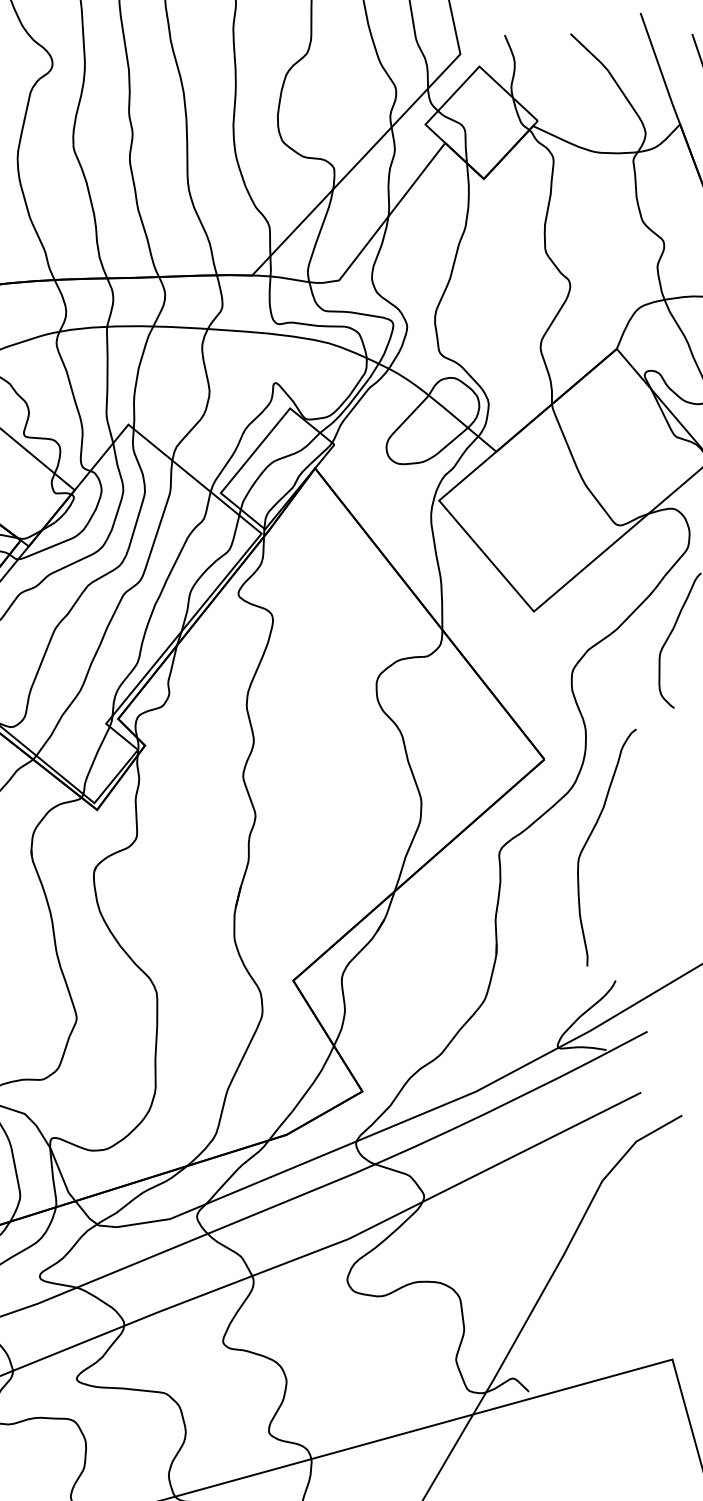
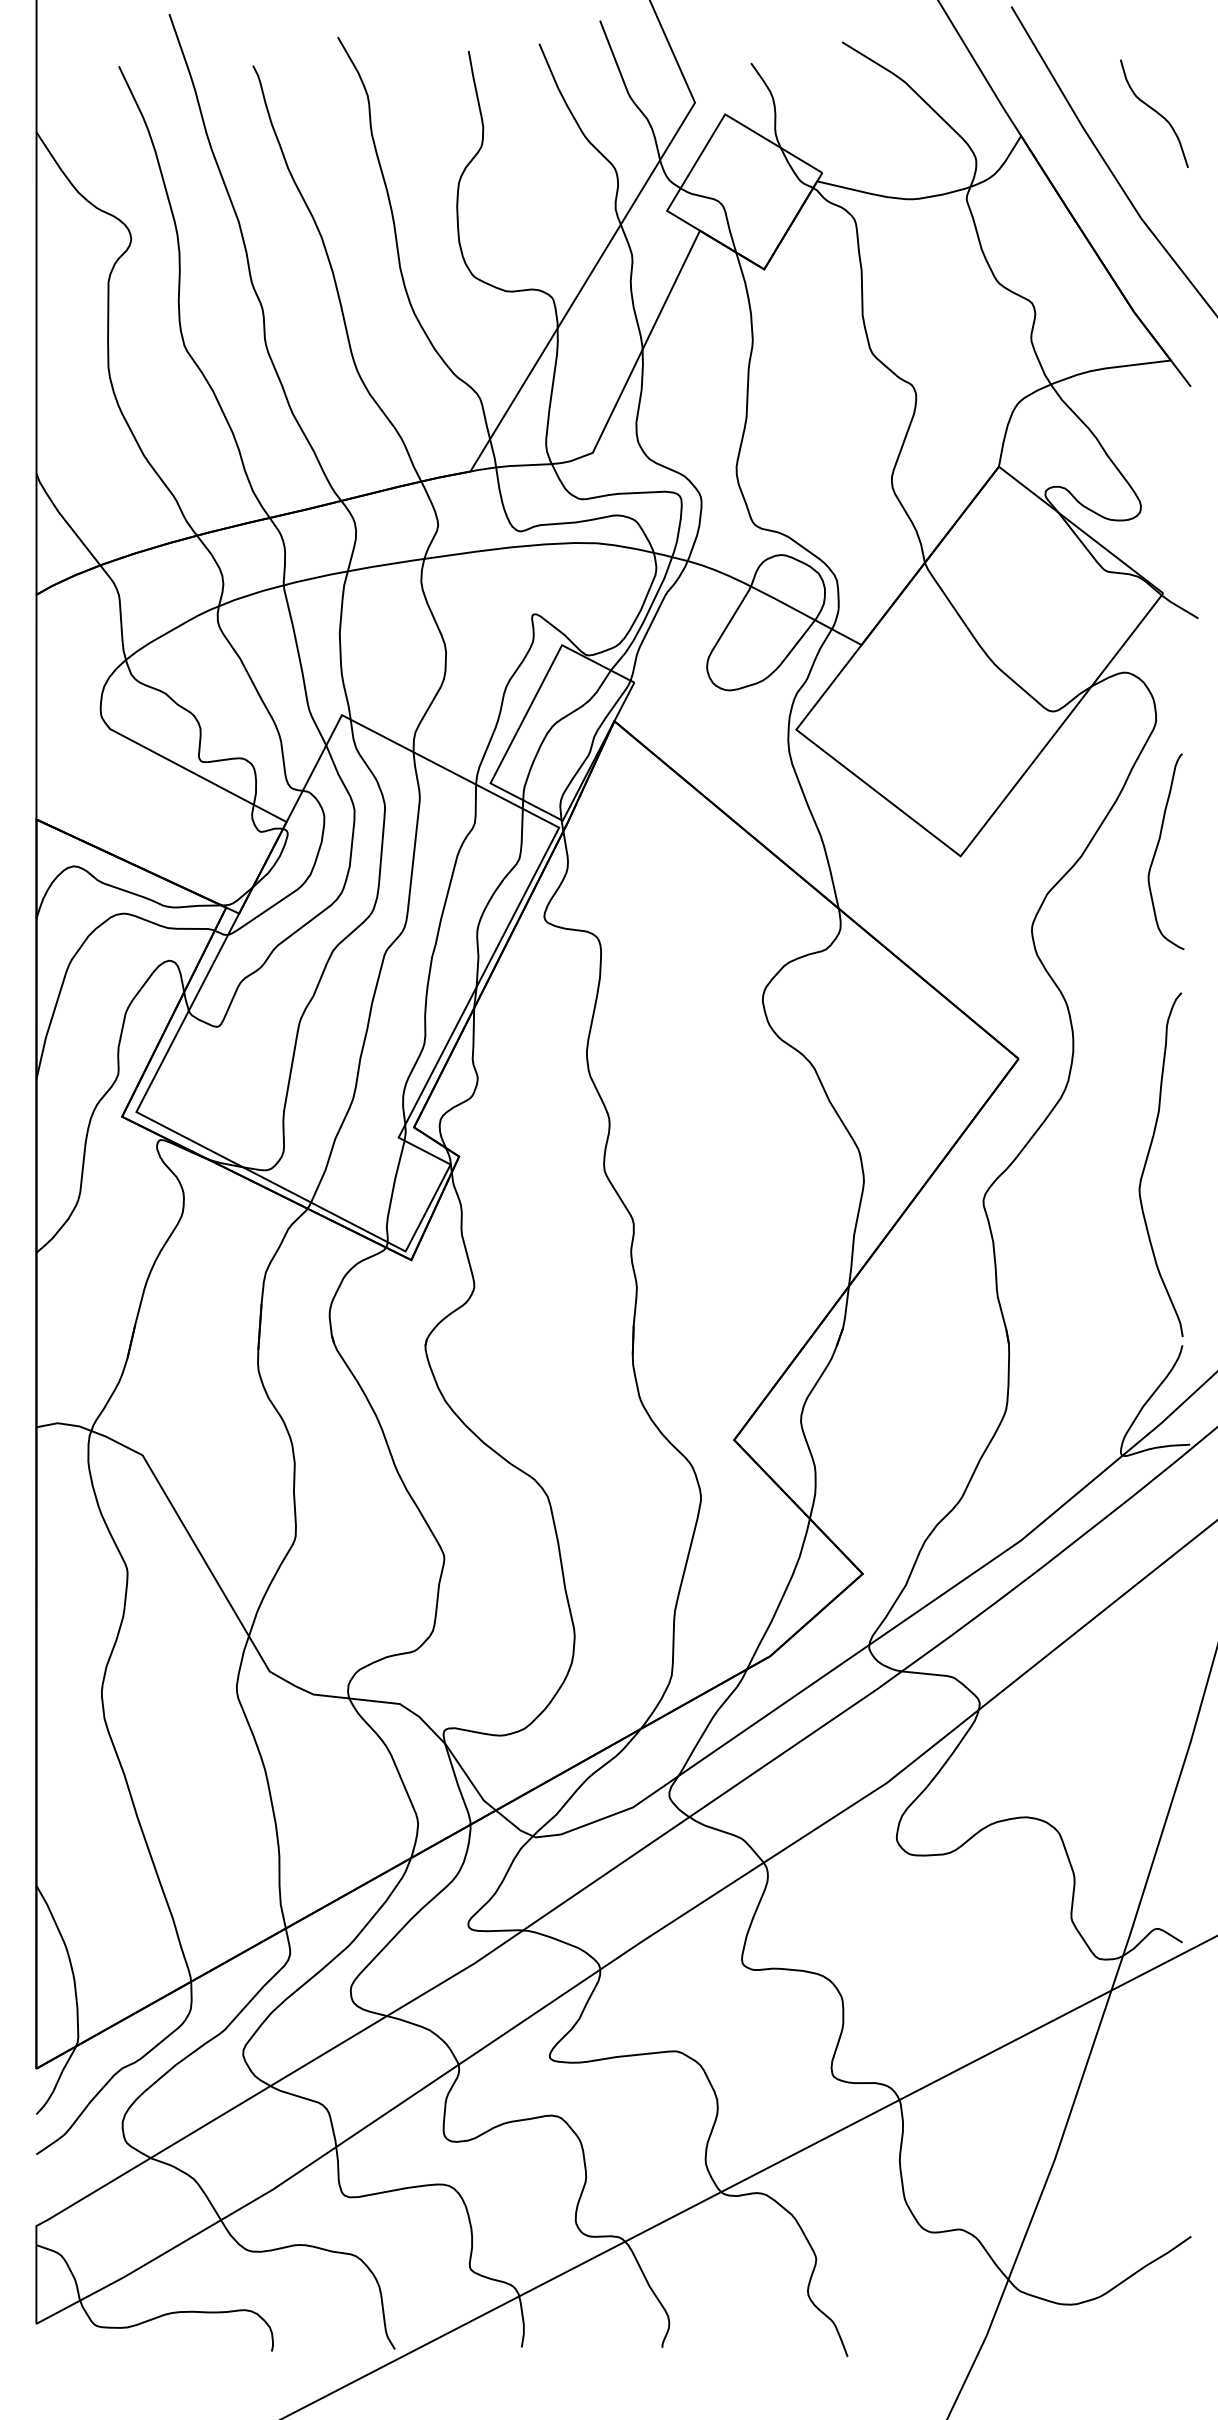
curve: (588, 840) -> (1147, 1161), moved

